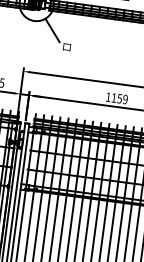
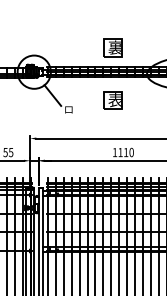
part: (112, 43) -> (112, 100), added
text: (122, 99) -> (128, 152), 1159 -> 1110

